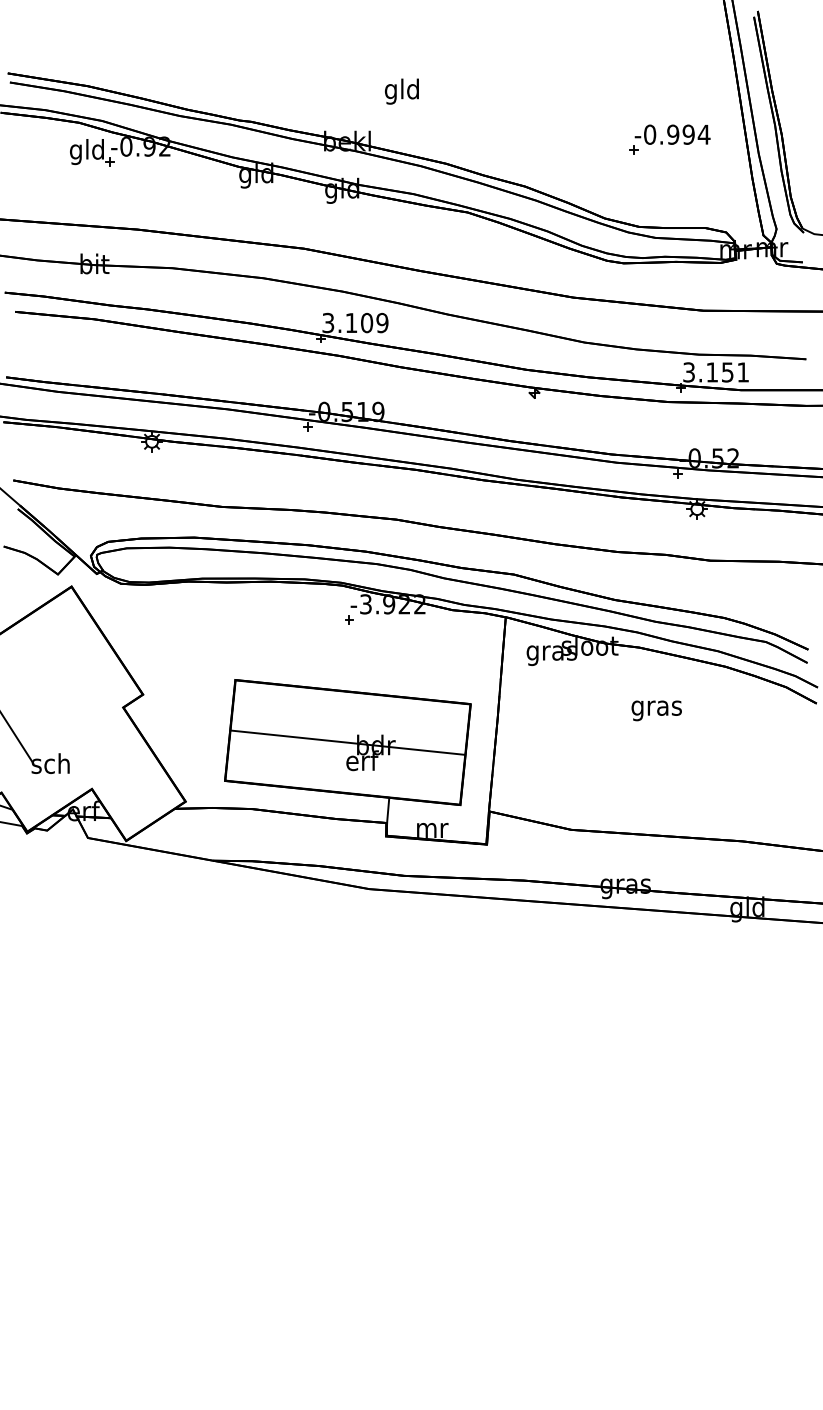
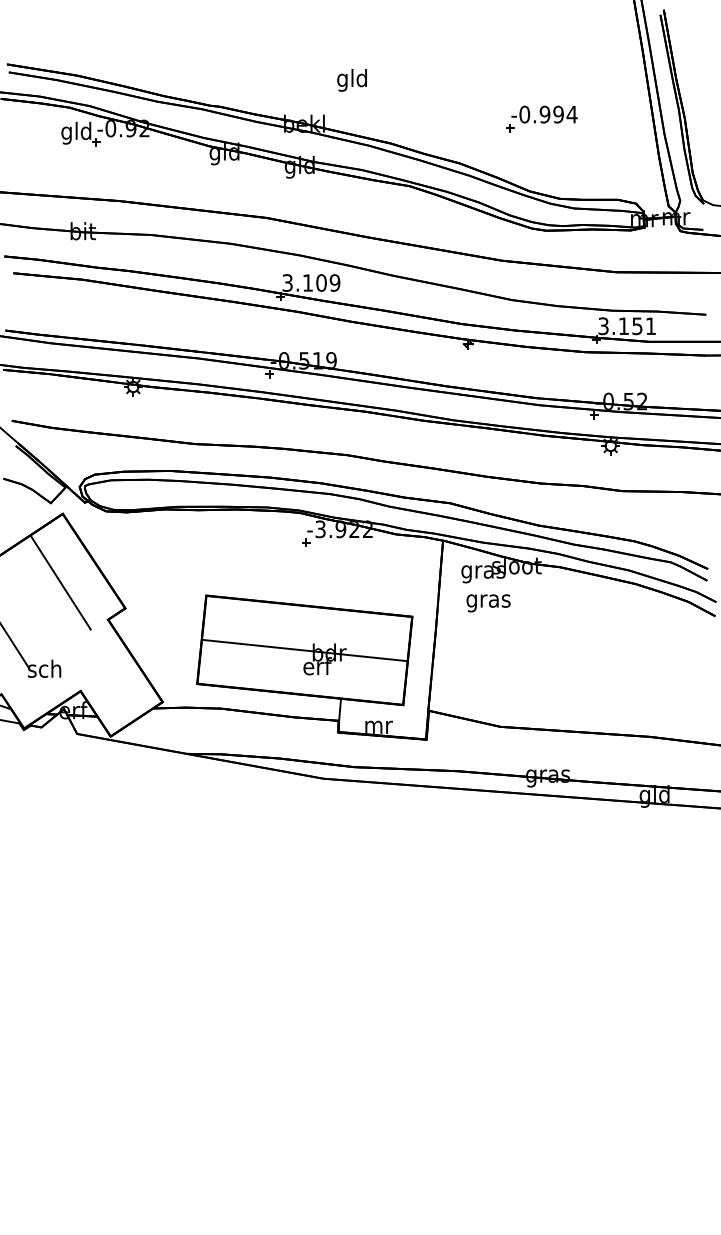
part: (669, 139) -> (541, 118), moved
line: (69, 664) -> (61, 582), added
text: (656, 710) -> (488, 603), moved

